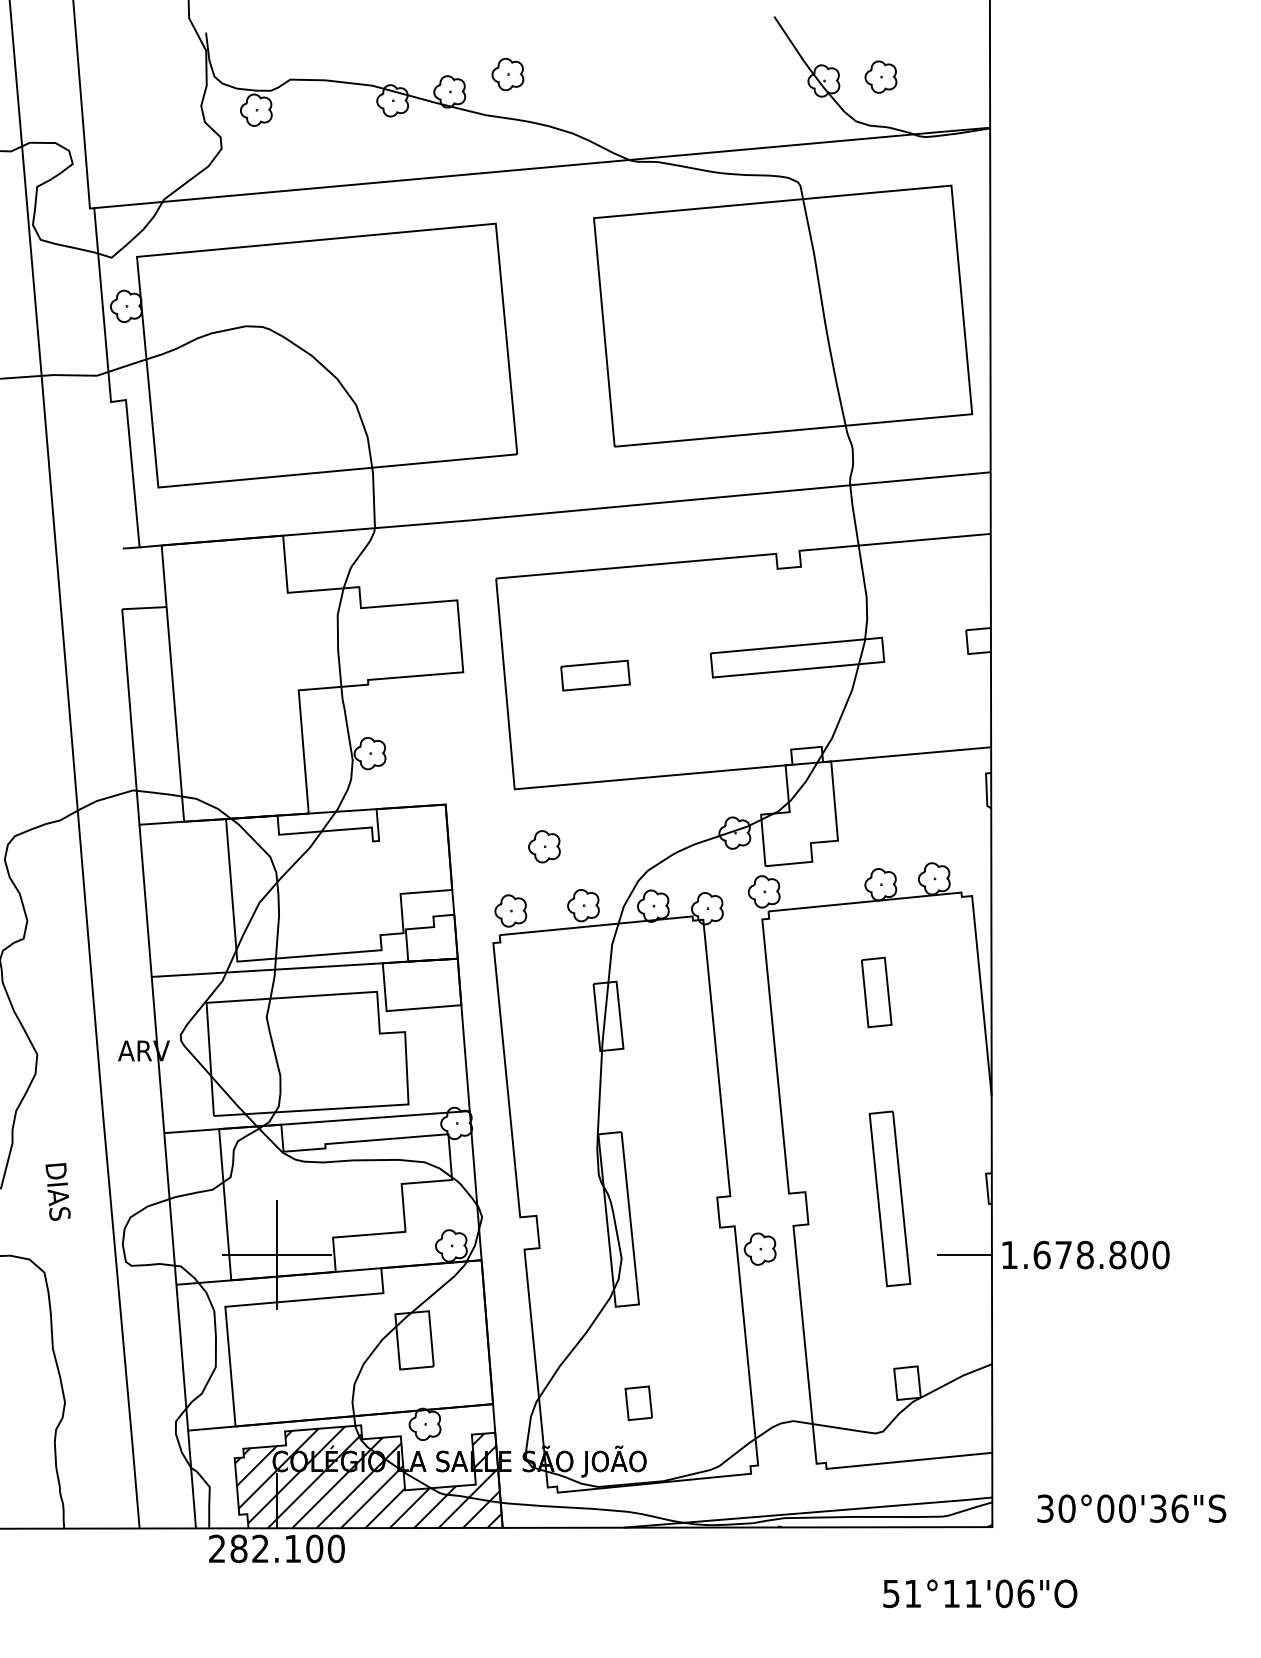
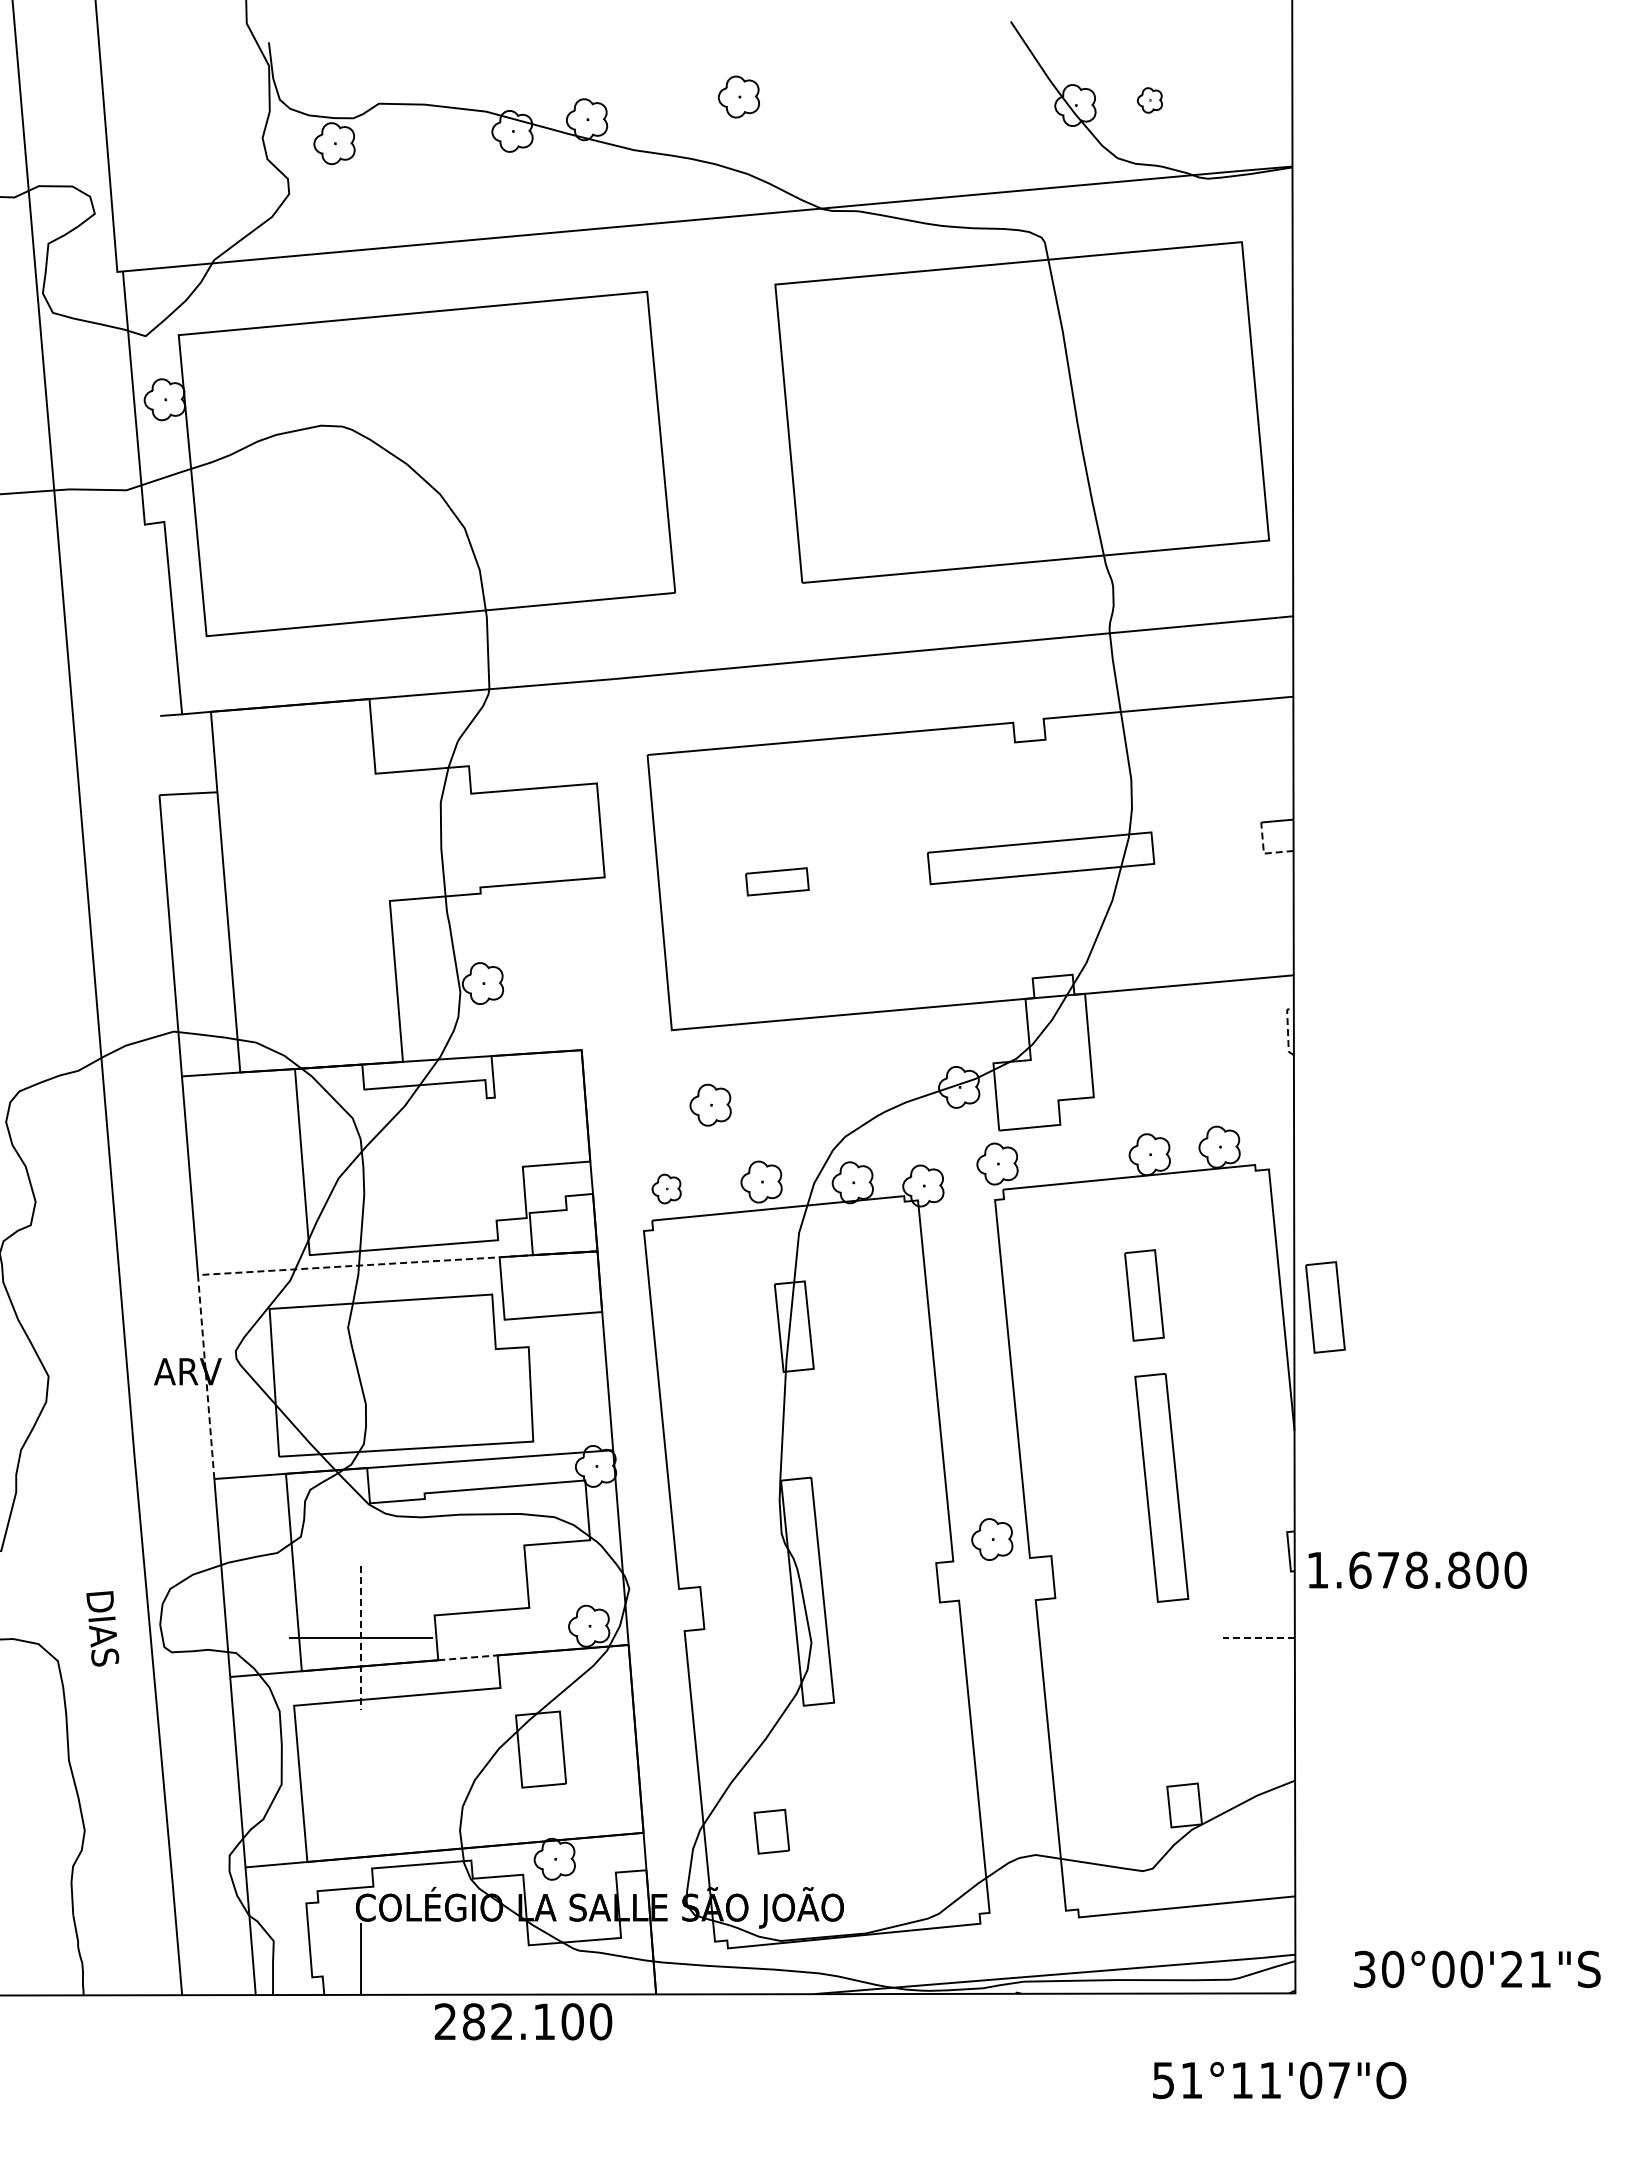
part: (507, 74) -> (738, 96), moved
part: (880, 77) -> (1149, 100), size x0.6
line: (967, 653) -> (1263, 852), solid -> dashed
part: (595, 675) -> (777, 881), size x0.7
line: (986, 789) -> (1287, 1030), solid -> dashed
part: (510, 910) -> (666, 1188), size x0.7
line: (201, 974) -> (263, 1271), solid -> dashed
part: (1015, 1001) -> (1325, 1307), added
text: (57, 1191) -> (102, 1628), moved
part: (889, 1198) -> (1161, 1487), moved
part: (760, 1249) -> (992, 1539), moved
text: (1085, 1254) -> (1417, 1569), moved
line: (276, 1255) -> (361, 1638), solid -> dashed
line: (964, 1255) -> (1258, 1638), solid -> dashed
line: (358, 1269) -> (467, 1657), solid -> dashed
part: (638, 1403) -> (771, 1831), moved
hatch: (368, 1477) -> (480, 1928), removed
text: (1169, 1508) -> (1526, 1969), 30°00'36"S -> 30°00'21"S
text: (276, 1548) -> (523, 2021), moved
text: (1026, 1593) -> (1339, 2080), 51°11'06"O -> 51°11'07"O

